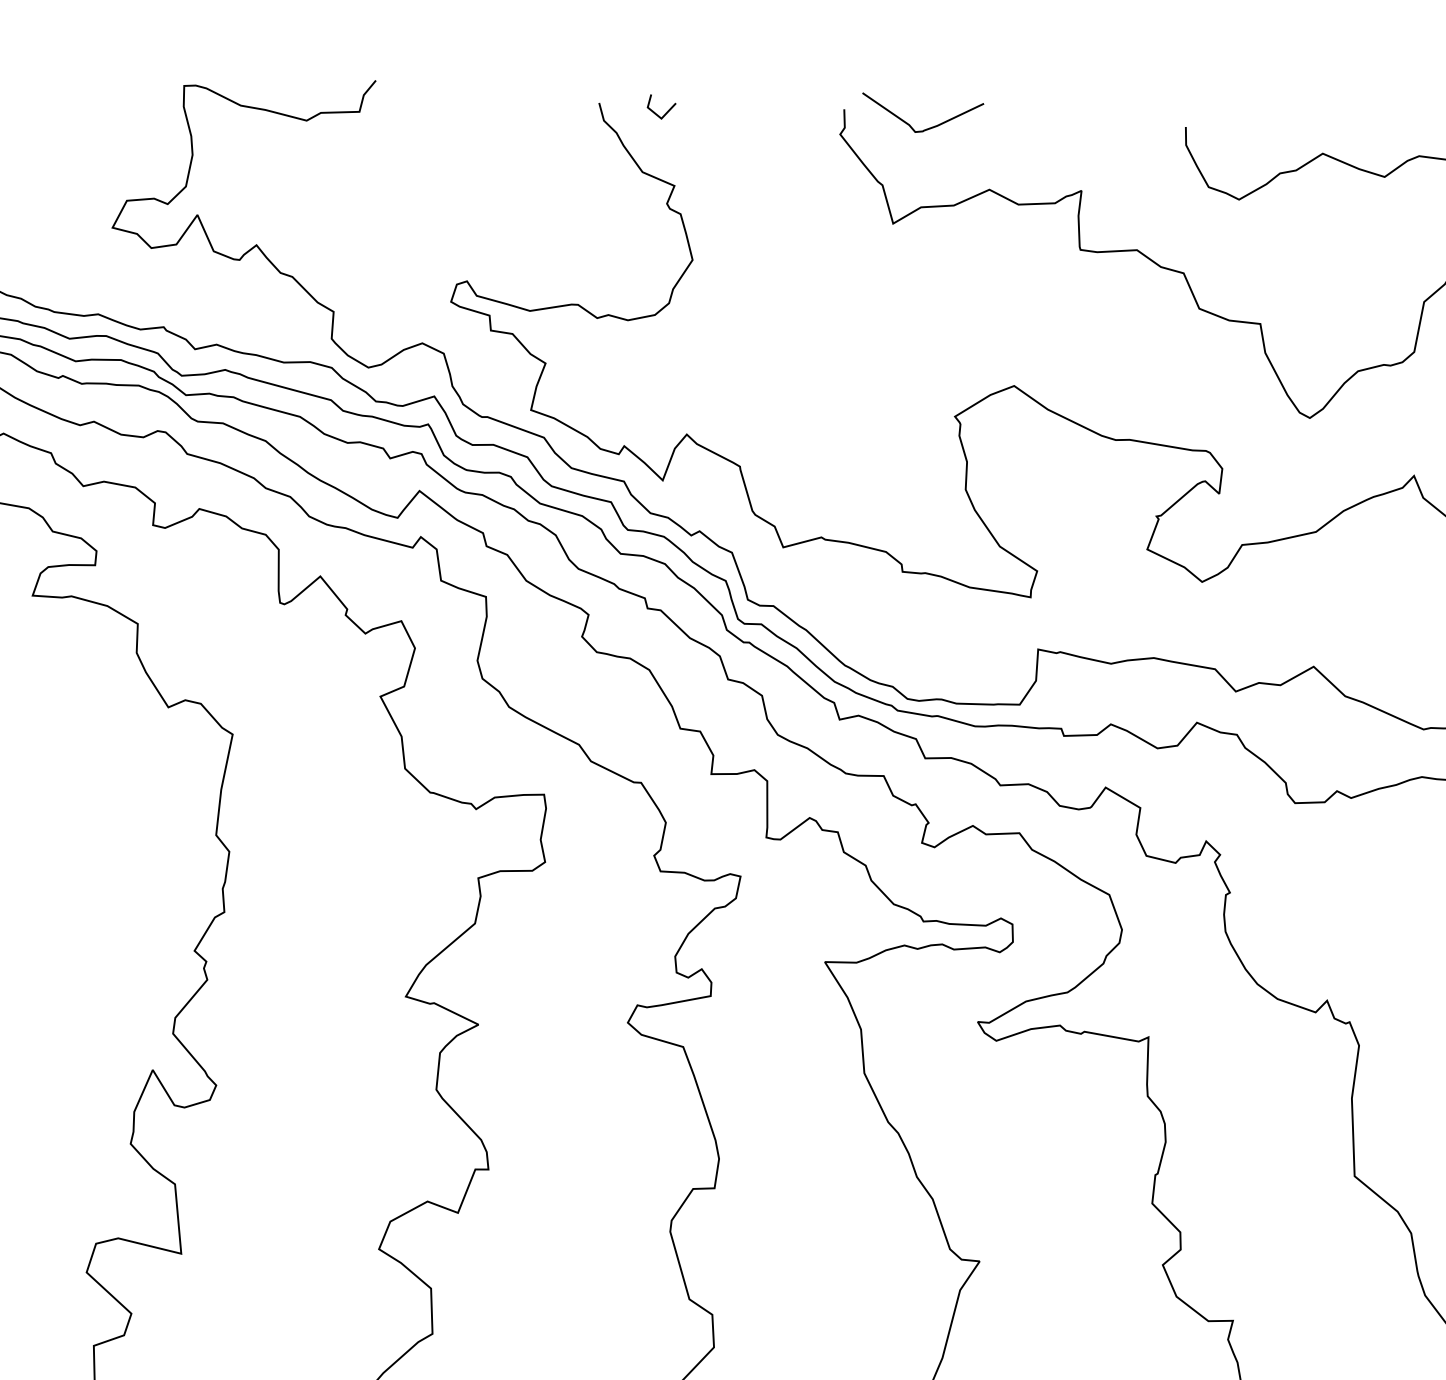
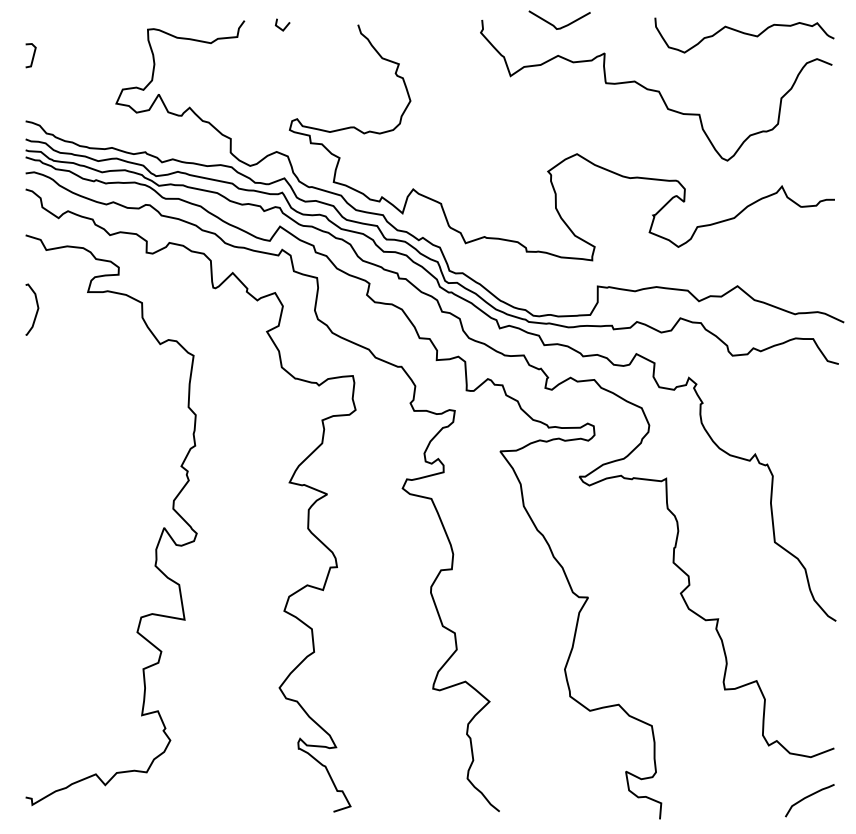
line: (654, 110) -> (279, 26), moved
curve: (924, 127) -> (561, 26), moved

